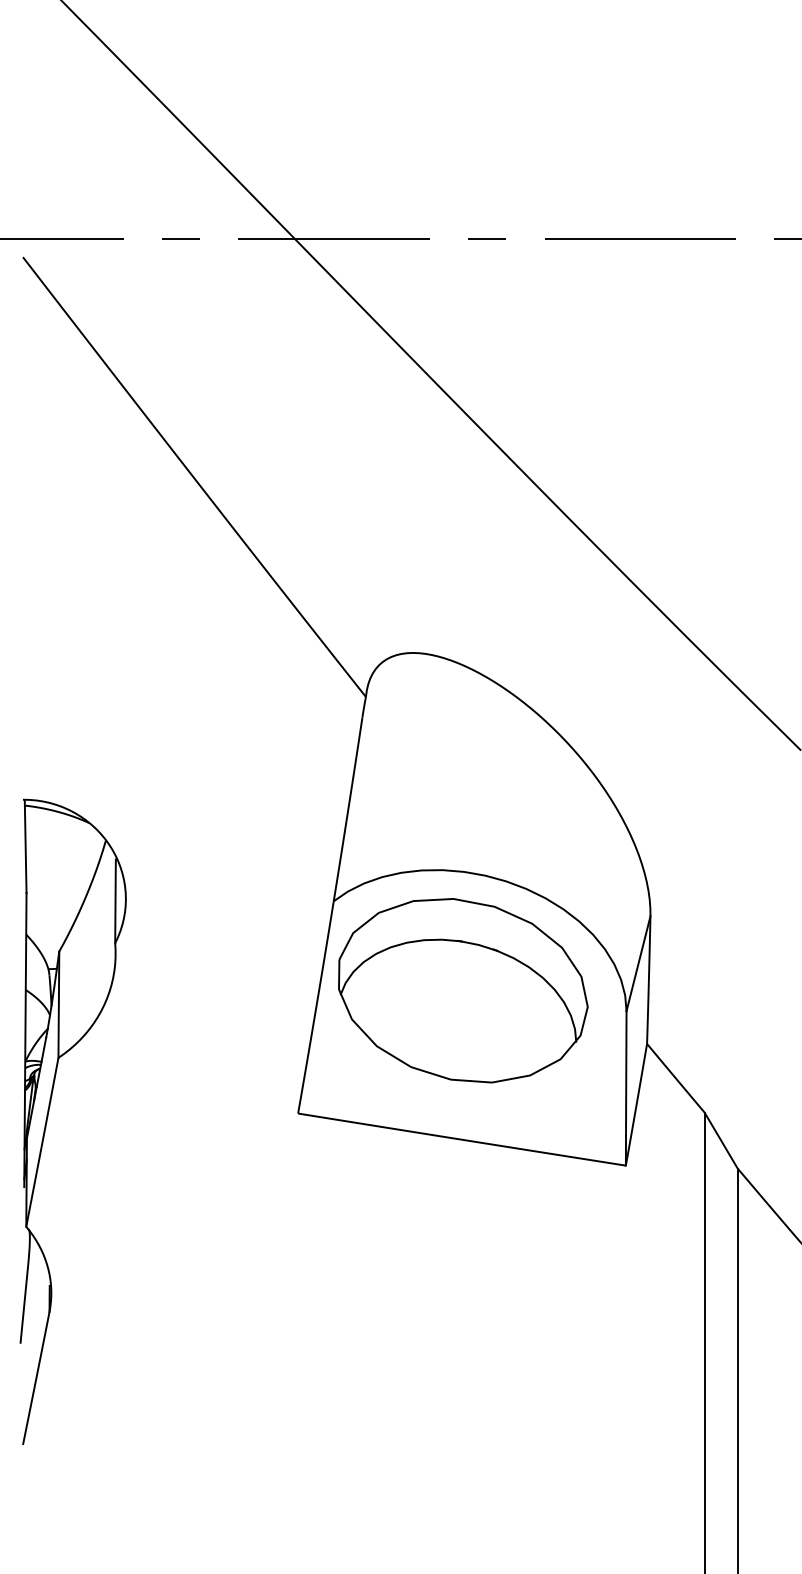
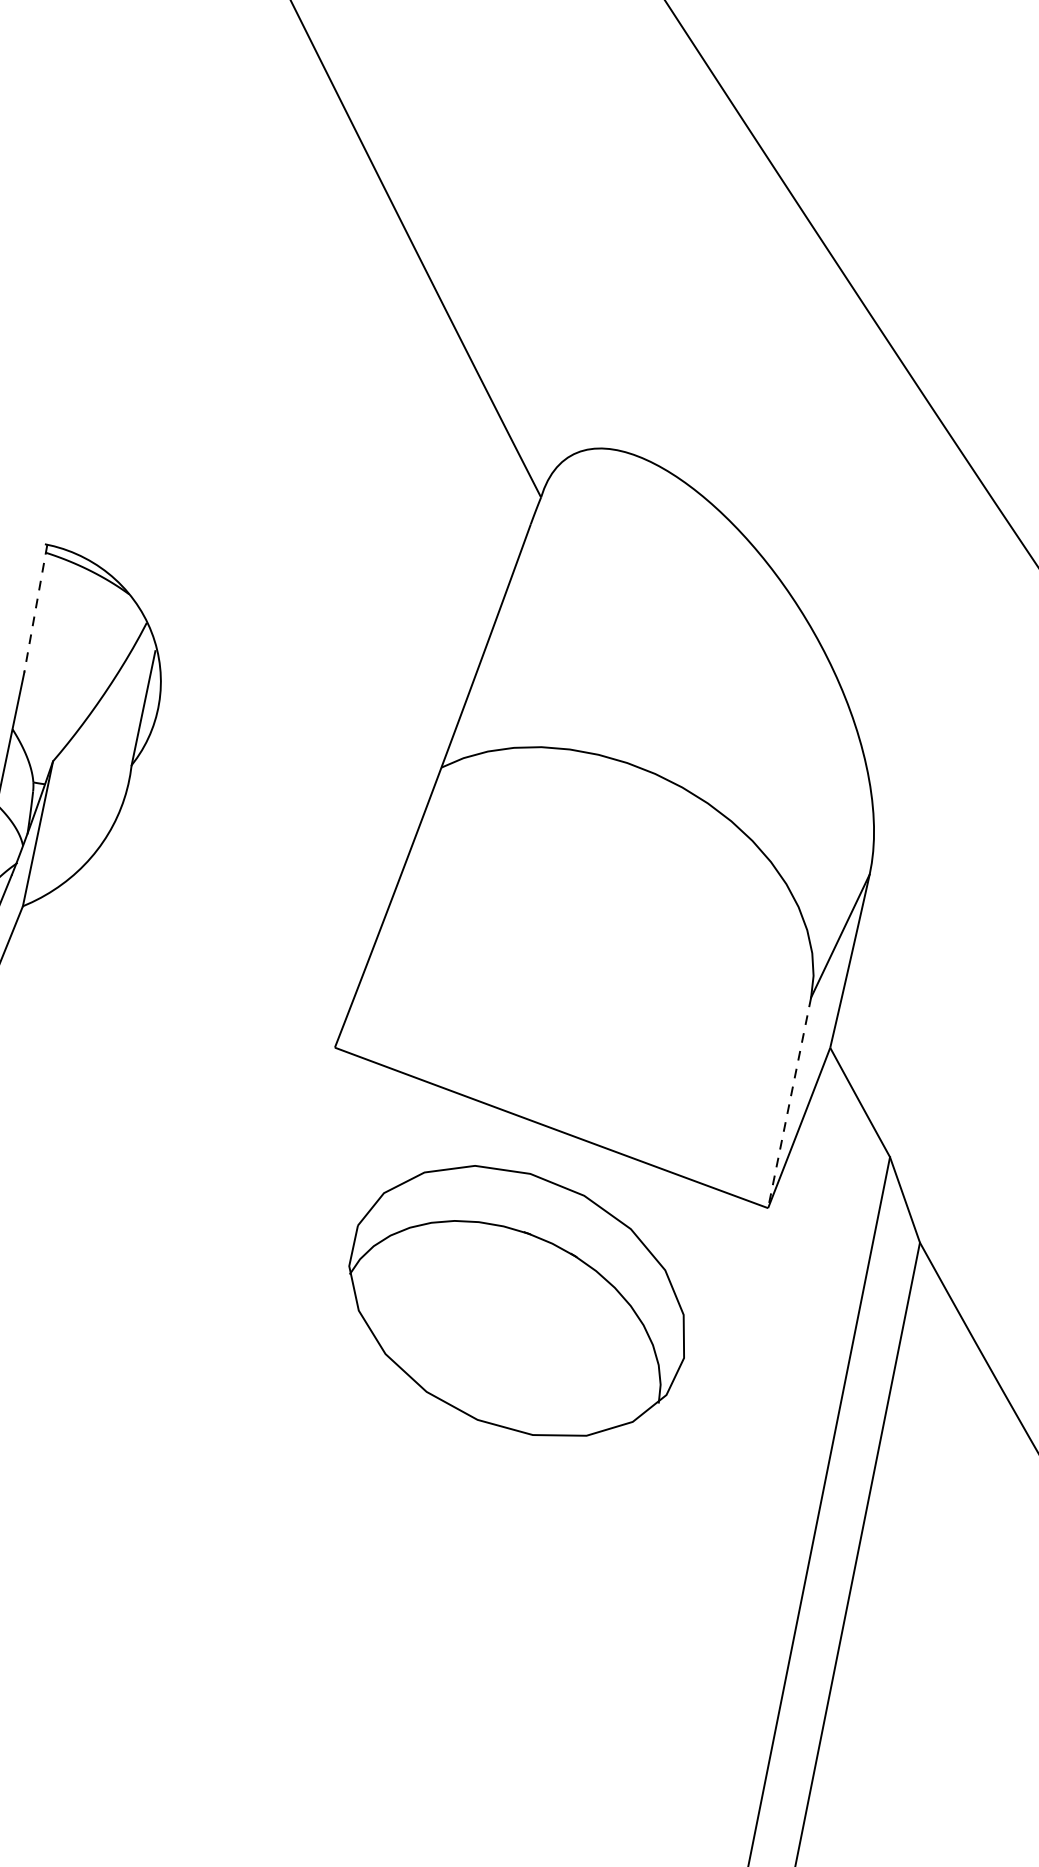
line: (25, 846) -> (35, 608), solid -> dashed
part: (463, 990) -> (518, 1301), moved
line: (626, 1088) -> (790, 1103), solid -> dashed

